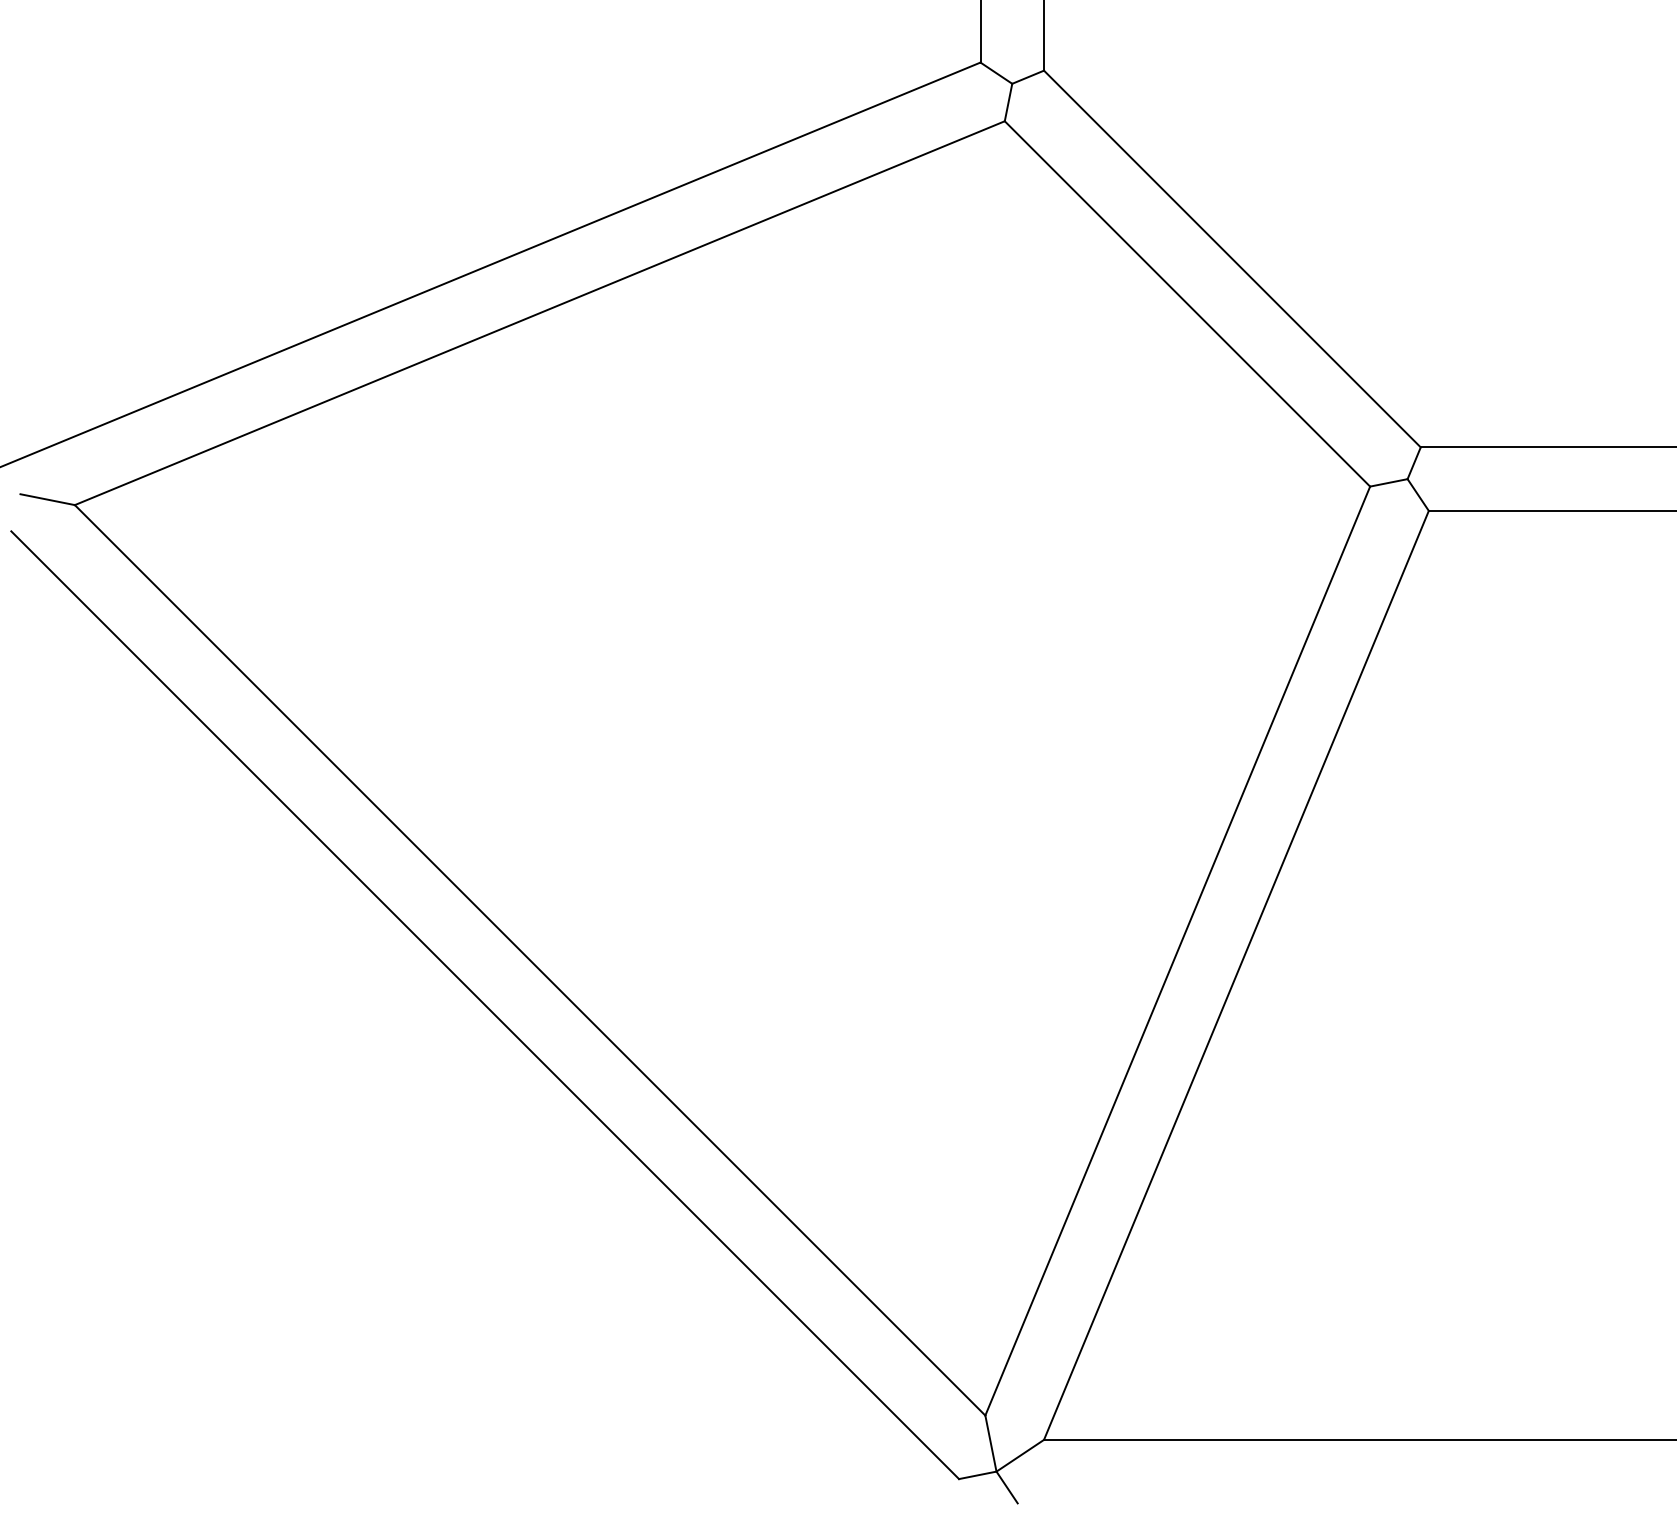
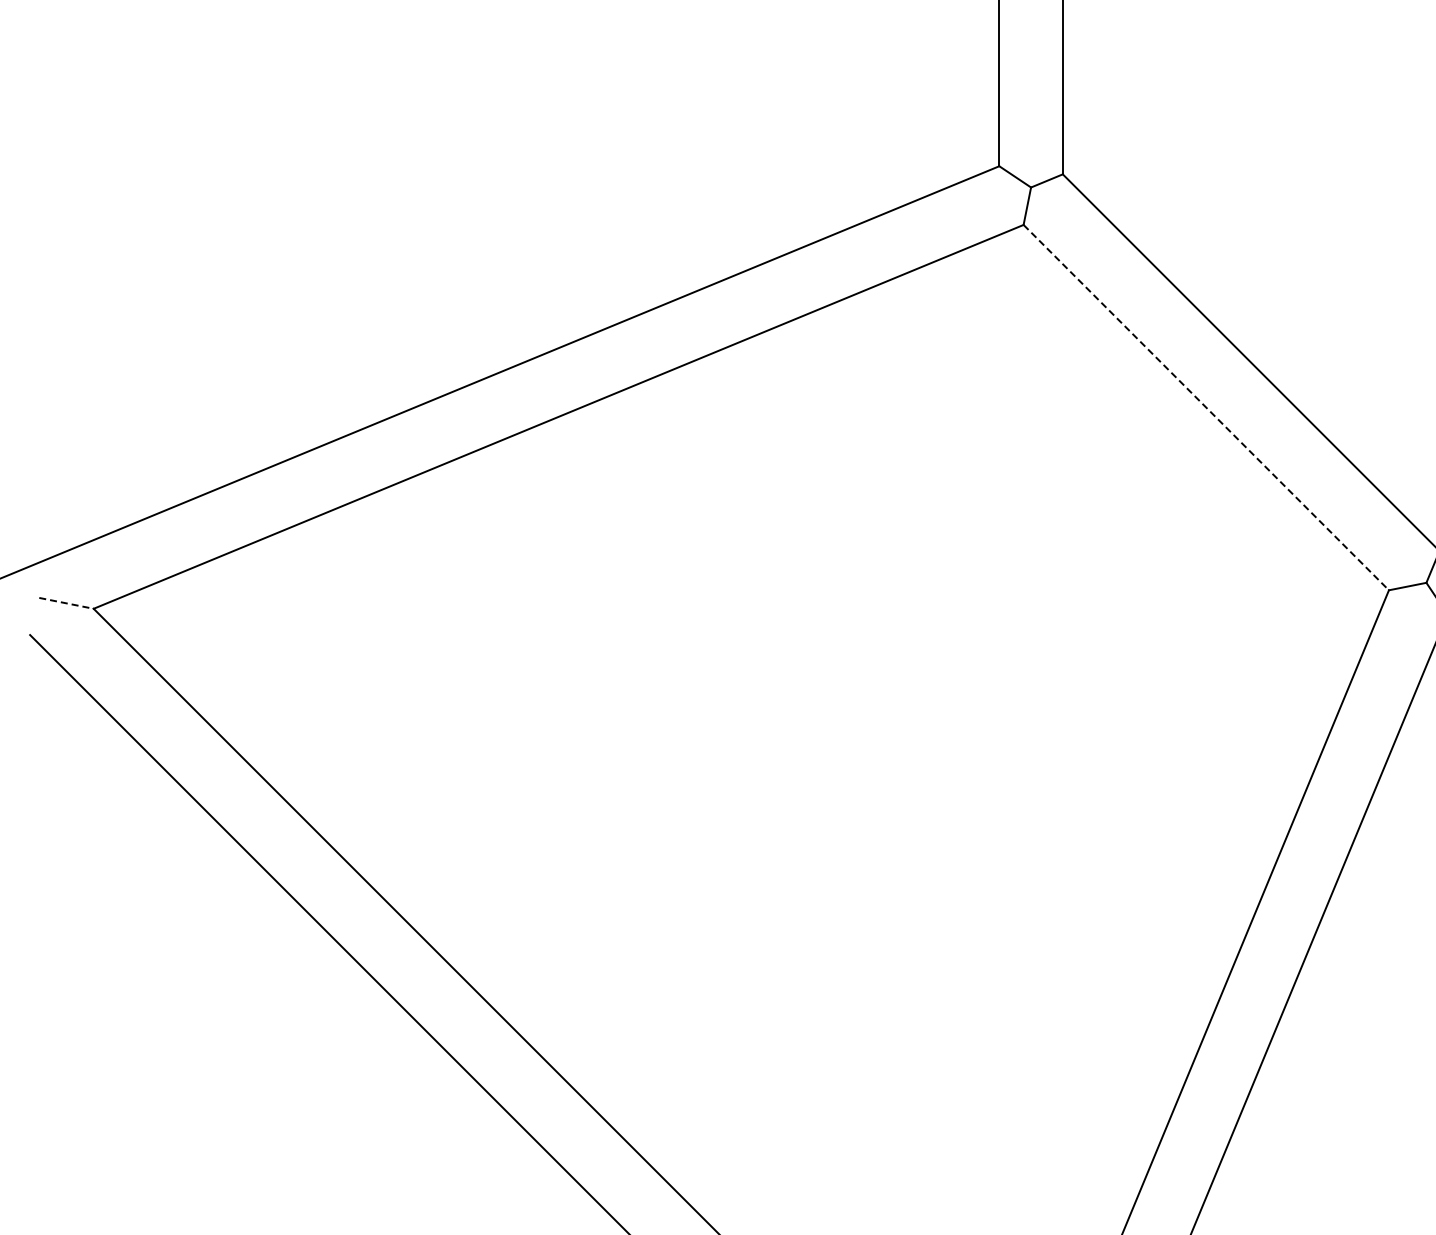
line: (1187, 304) -> (1206, 408), solid -> dashed
line: (47, 499) -> (66, 603), solid -> dashed

